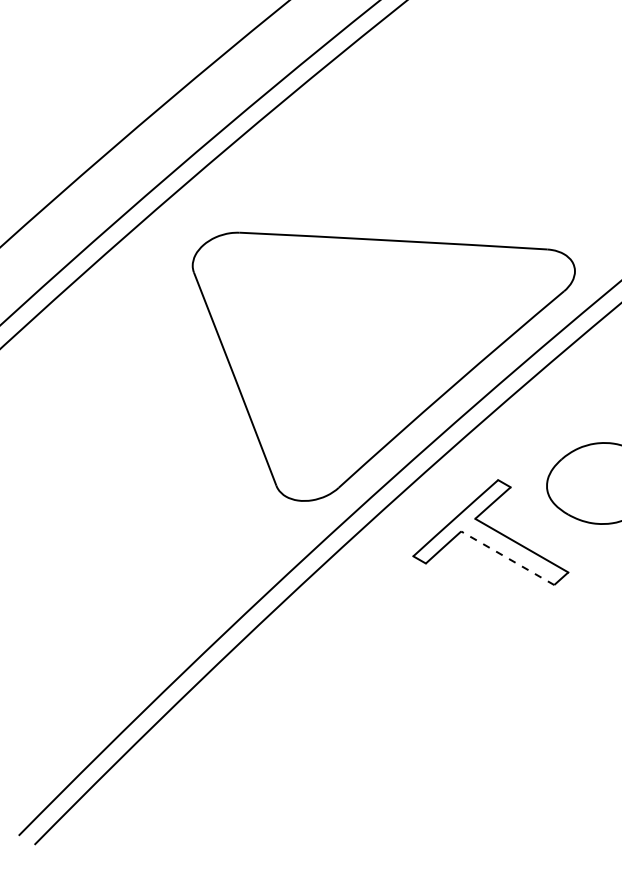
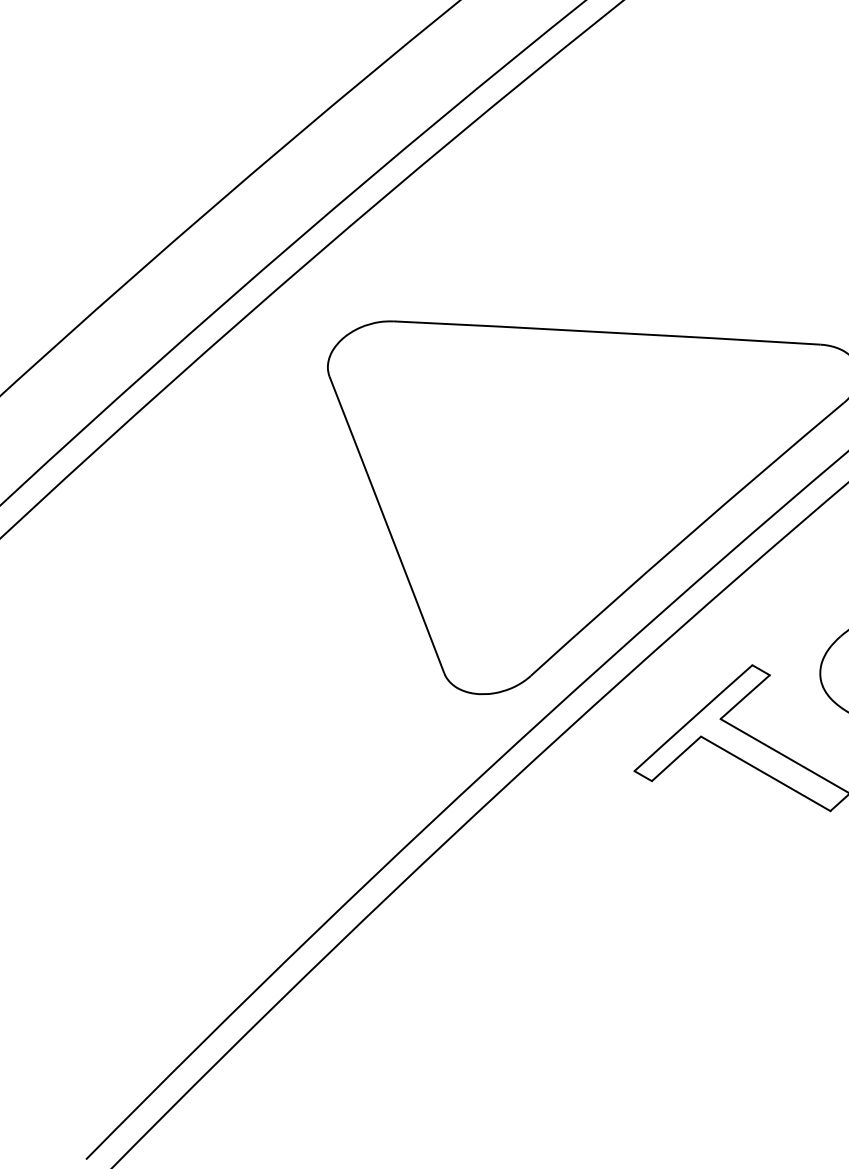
line: (507, 558) -> (765, 774), dashed -> solid

